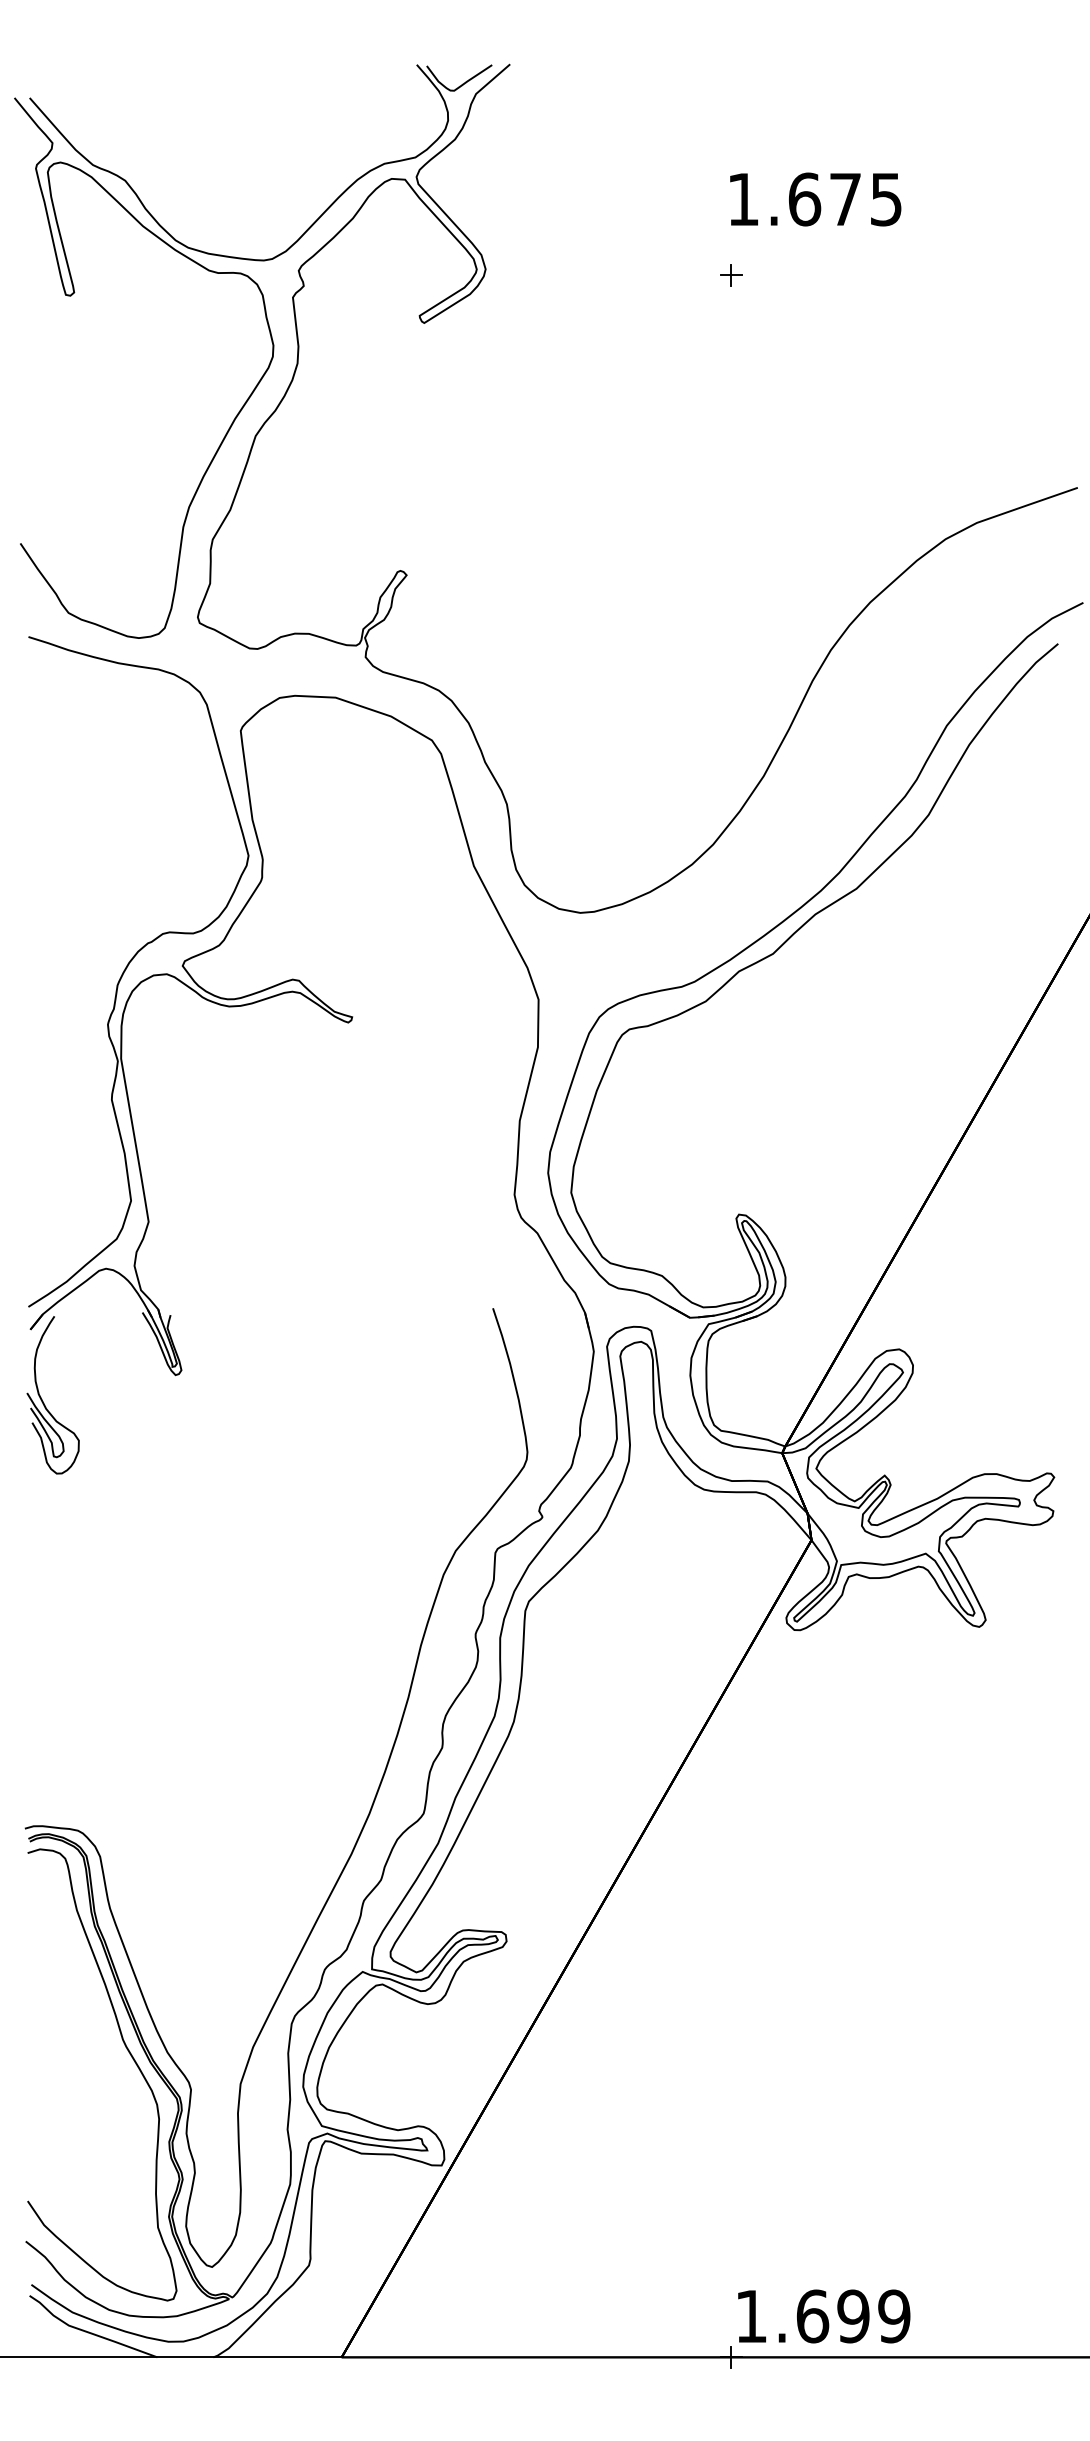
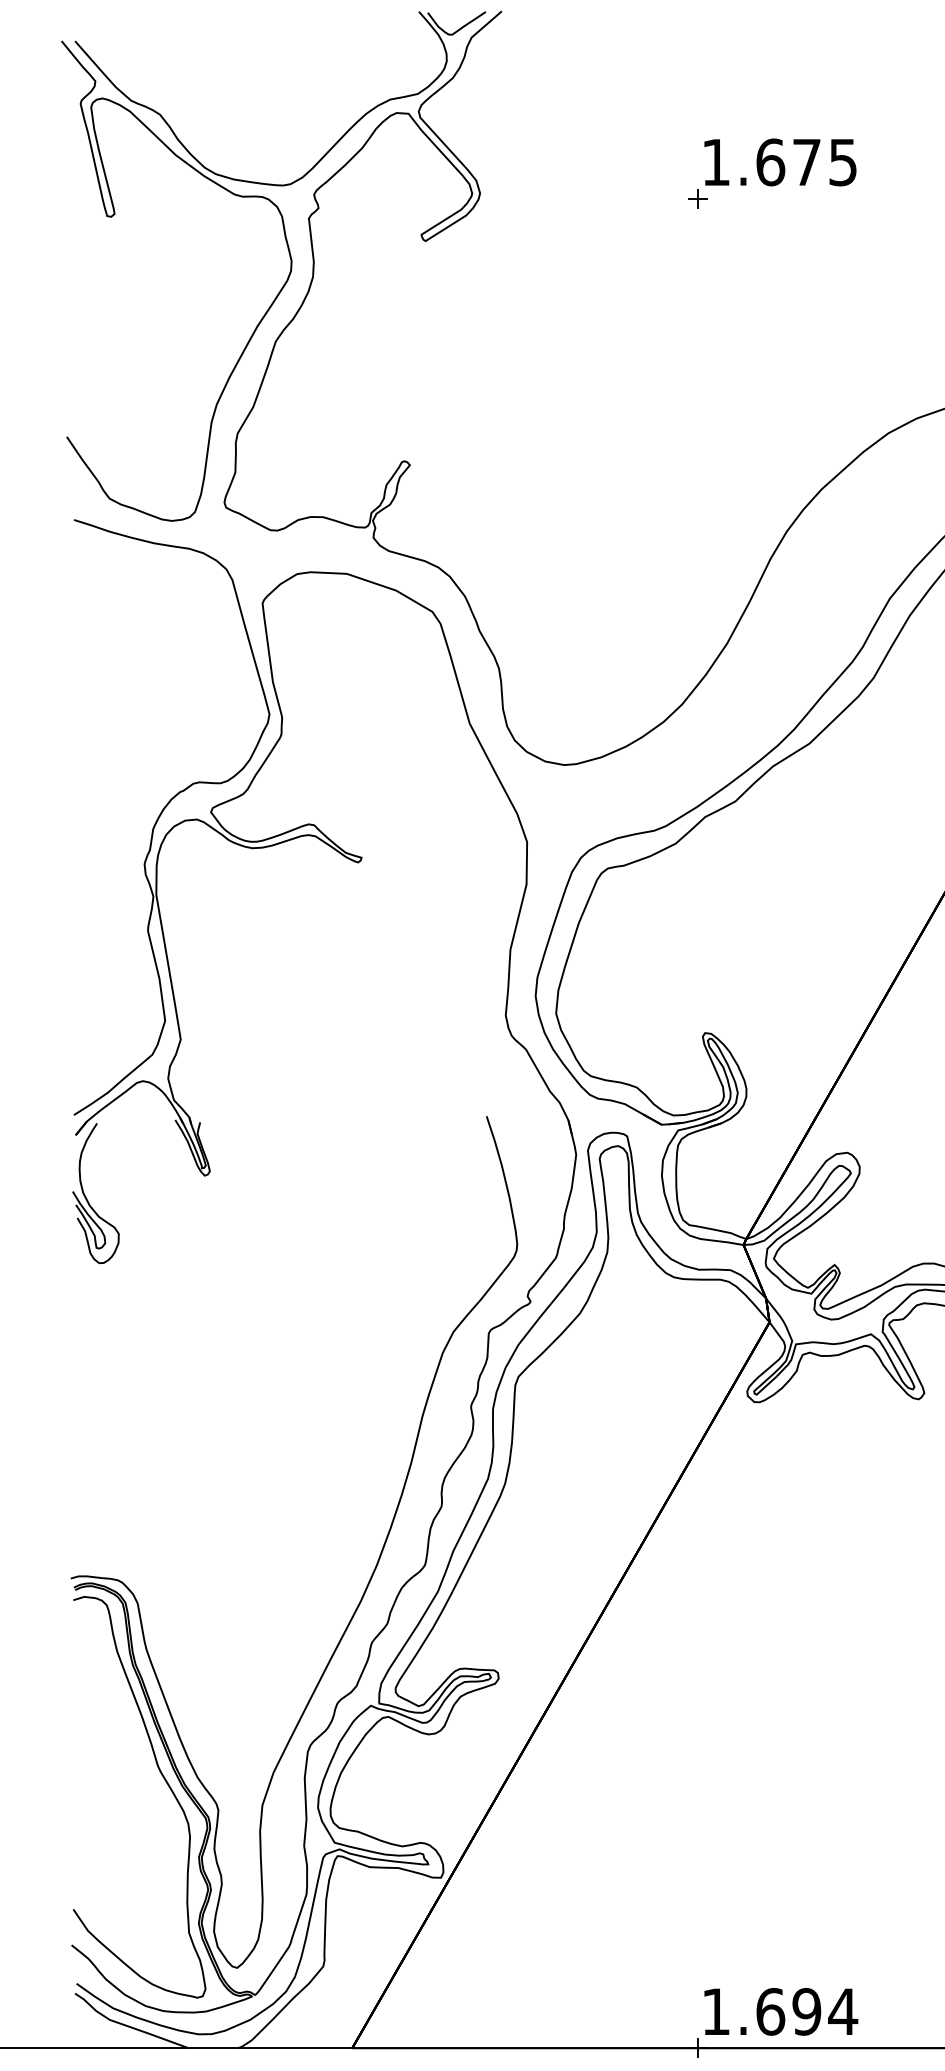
text: (815, 199) -> (780, 162), moved
text: (894, 2316) -> (843, 2011), 1.699 -> 1.694

